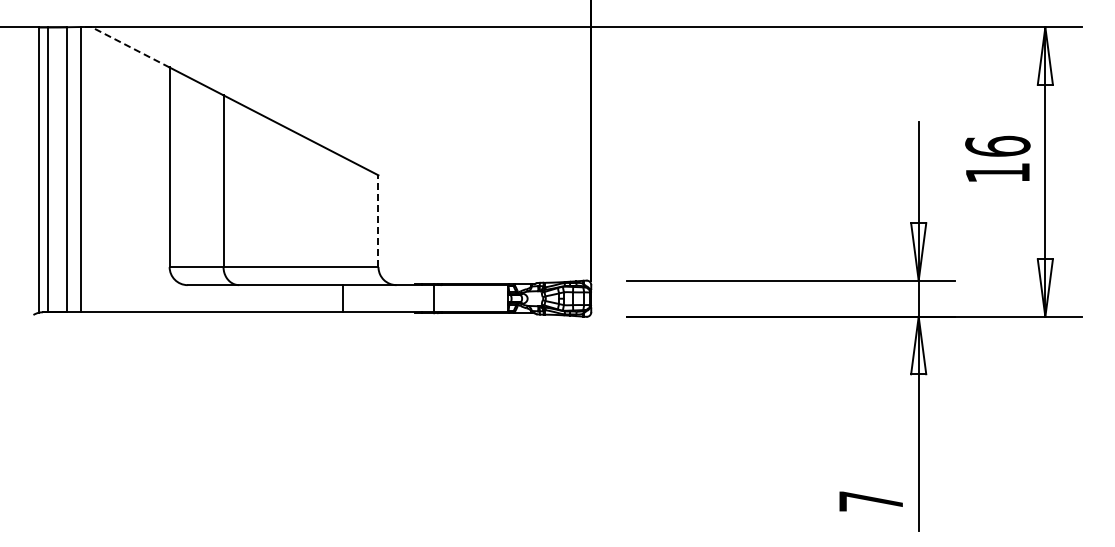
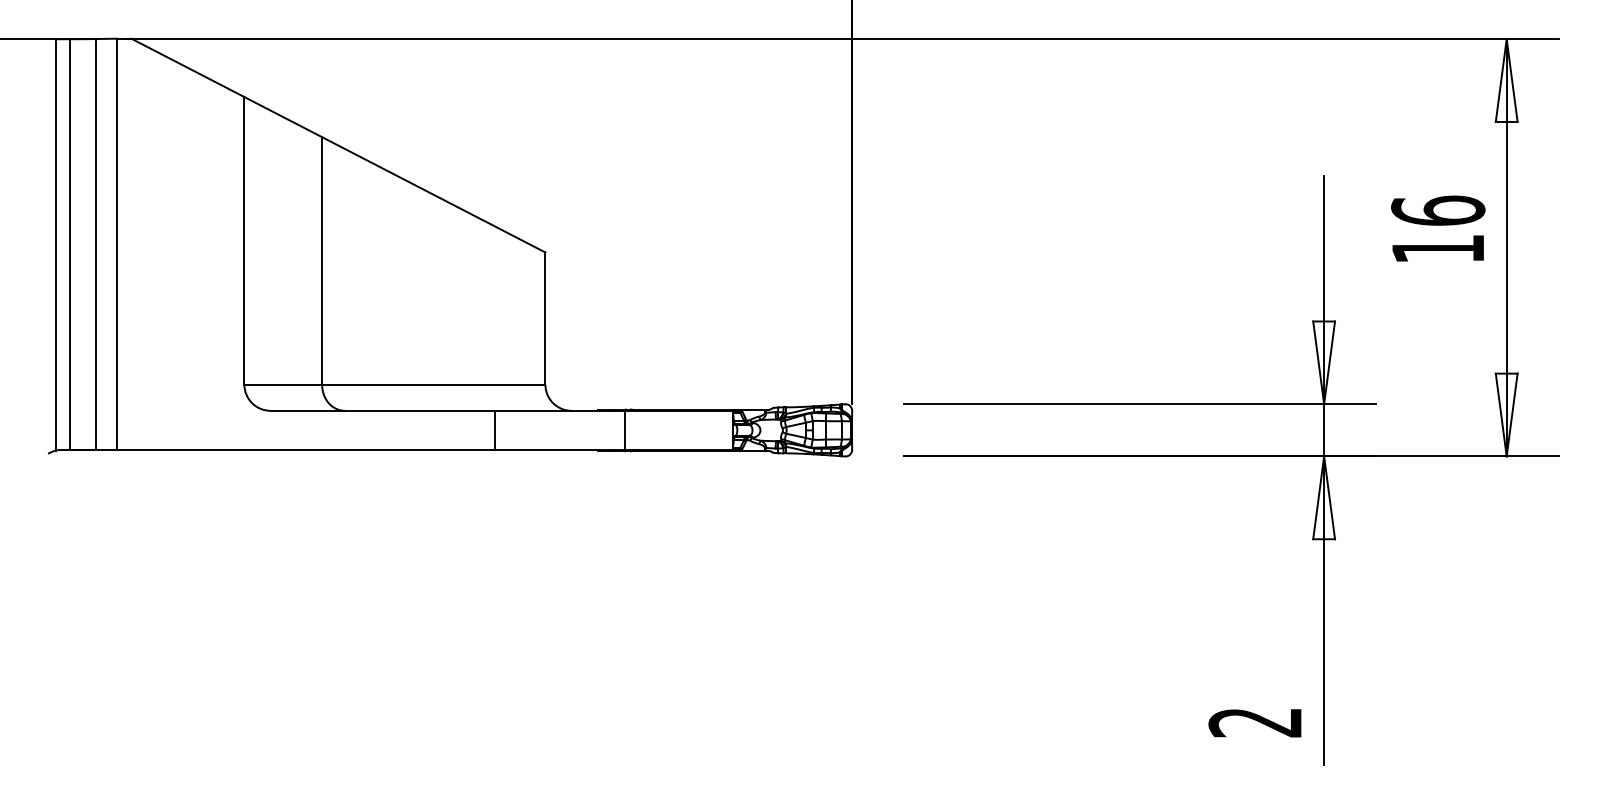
line: (129, 47) -> (186, 68), dashed -> solid
line: (378, 221) -> (545, 319), dashed -> solid
text: (870, 501) -> (1254, 722), 7 -> 2

